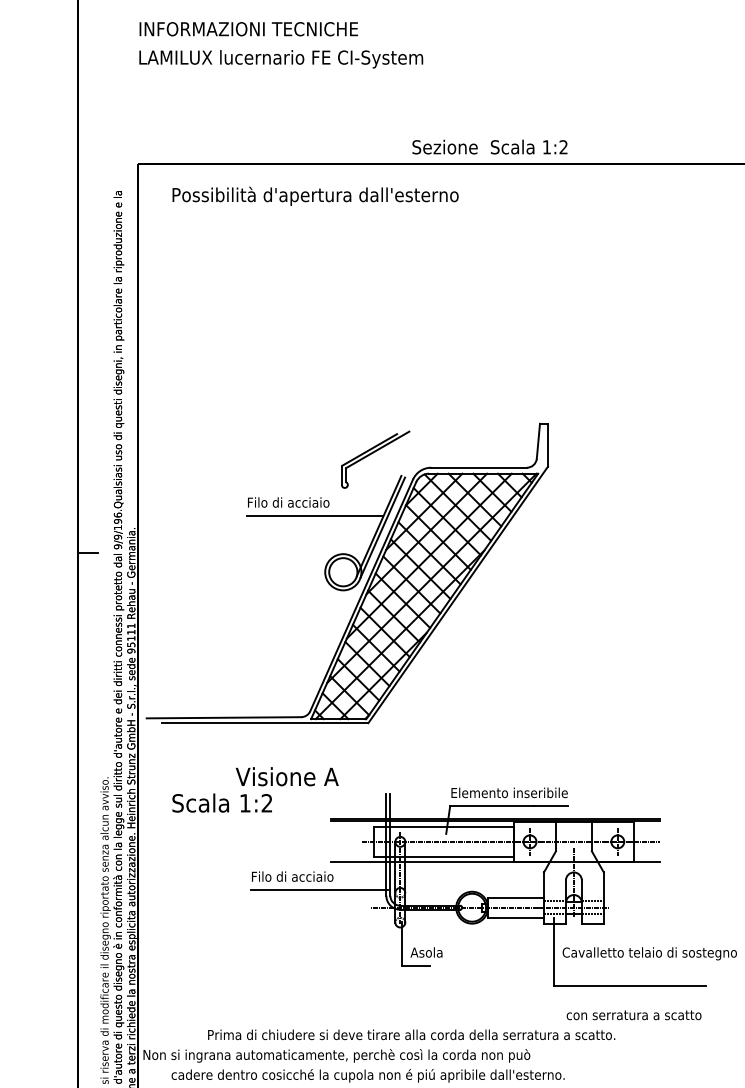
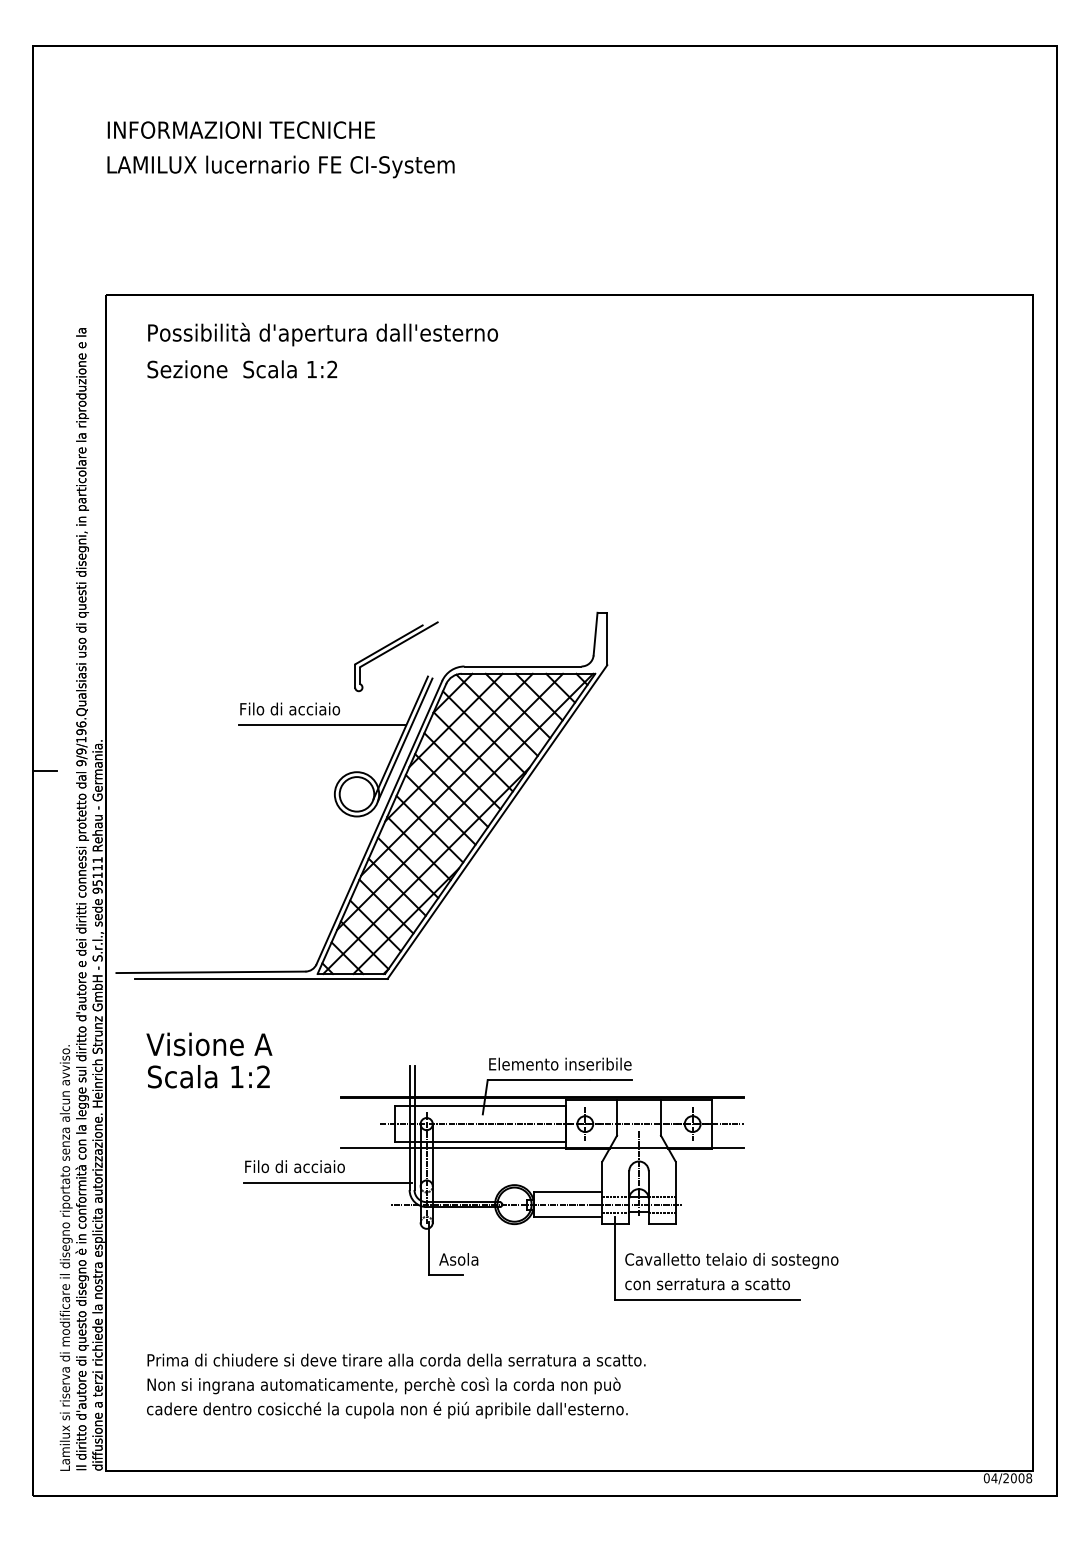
text: (490, 147) -> (242, 369), moved
text: (287, 776) -> (209, 1044), moved
text: (634, 1015) -> (707, 1284), moved
text: (411, 1034) -> (396, 1359), moved
text: (336, 1055) -> (383, 1385), moved

